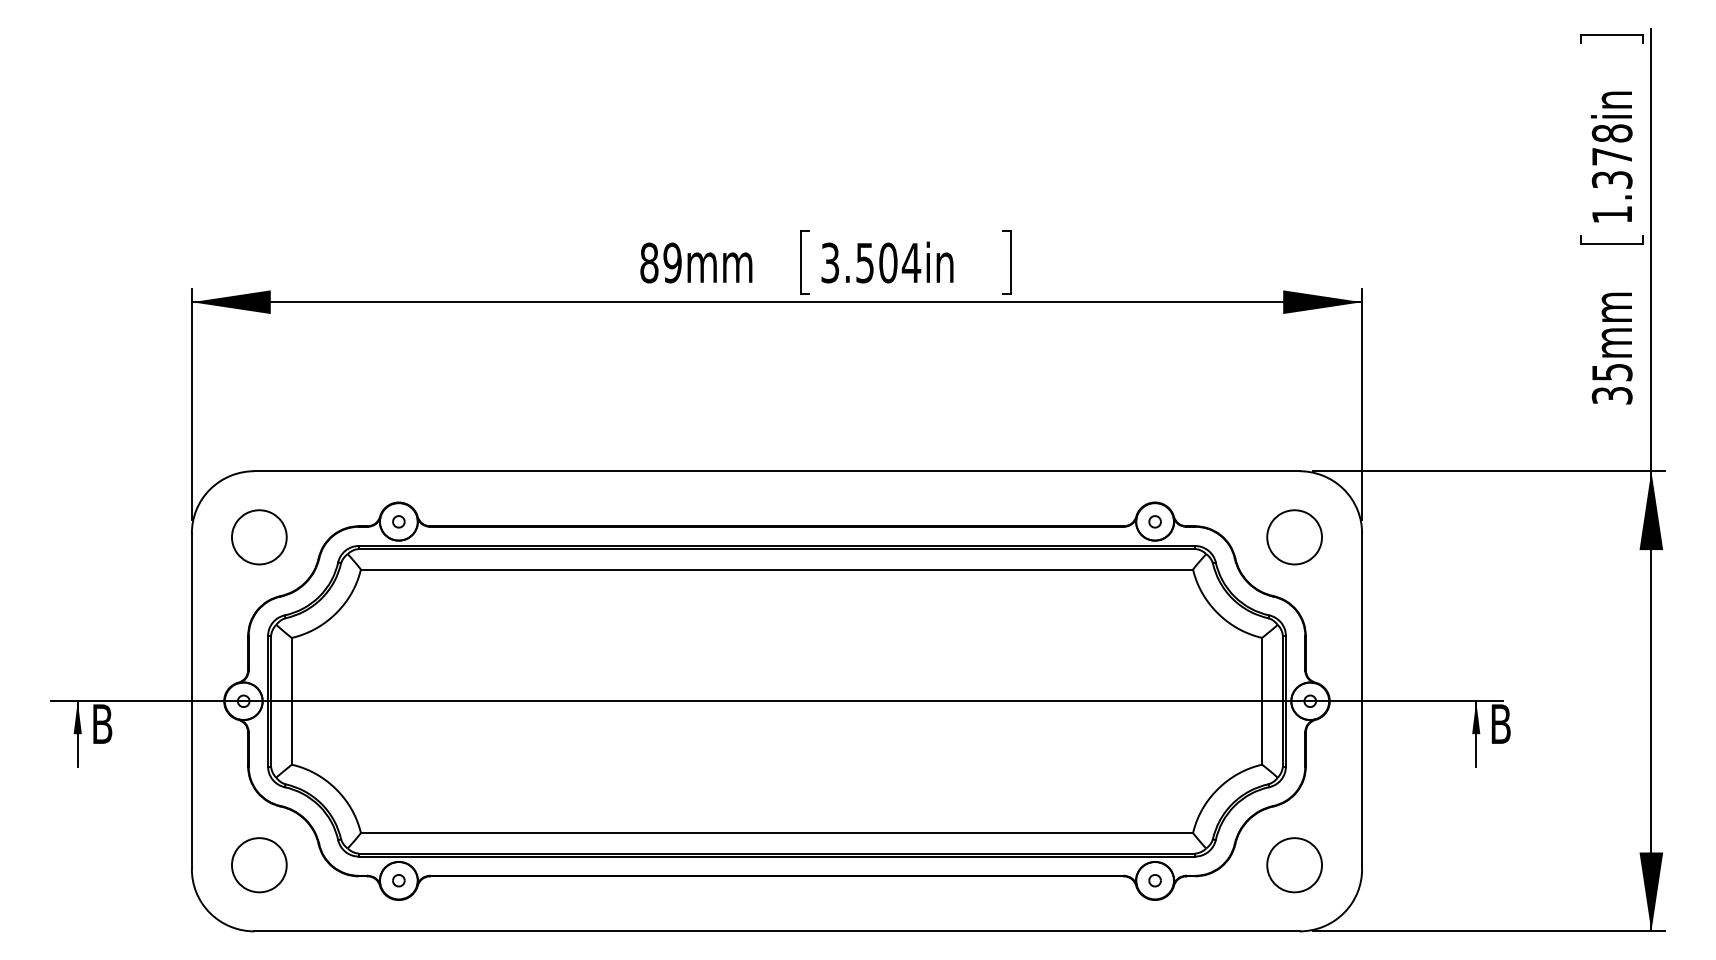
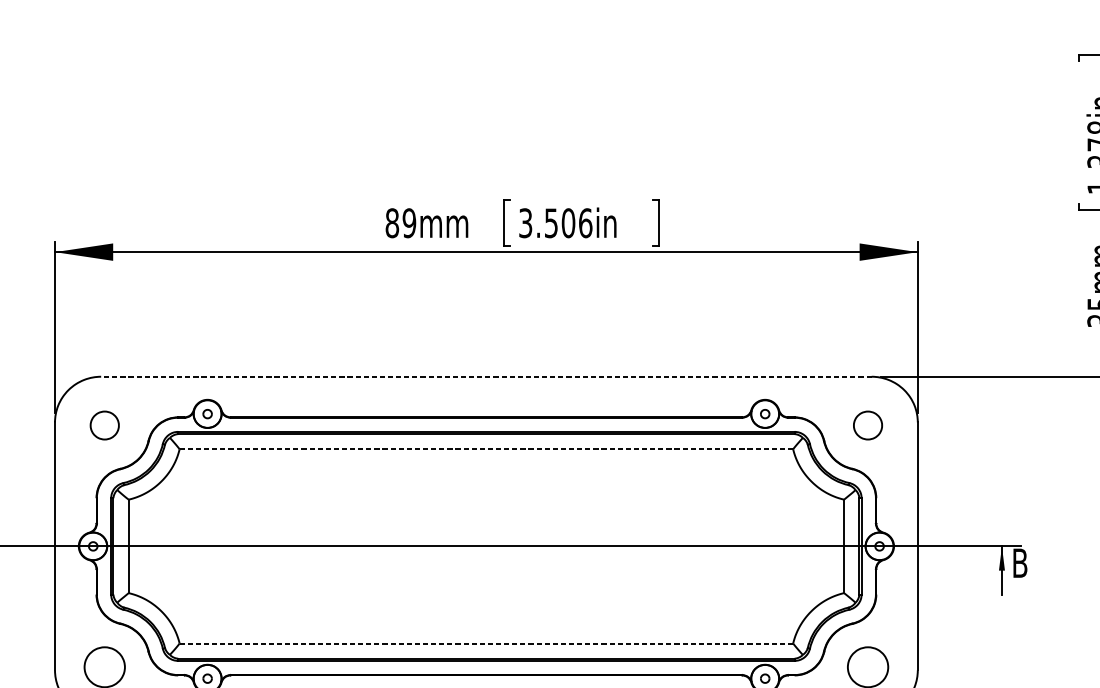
text: (911, 262) -> (585, 222), 3.504in -> 3.506in
line: (777, 471) -> (486, 376), solid -> dashed
part: (259, 537) -> (104, 425), size x0.7
part: (1294, 537) -> (867, 425), size x0.7
line: (776, 569) -> (486, 449), solid -> dashed
line: (777, 833) -> (486, 643), solid -> dashed

